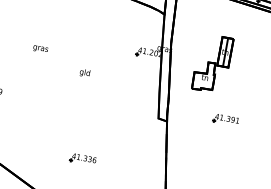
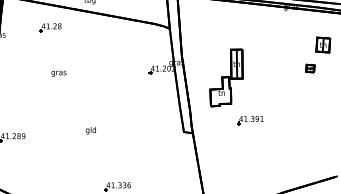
text: (40, 48) -> (58, 73), moved
part: (212, 63) -> (226, 77), moved
text: (84, 72) -> (90, 130), moved

